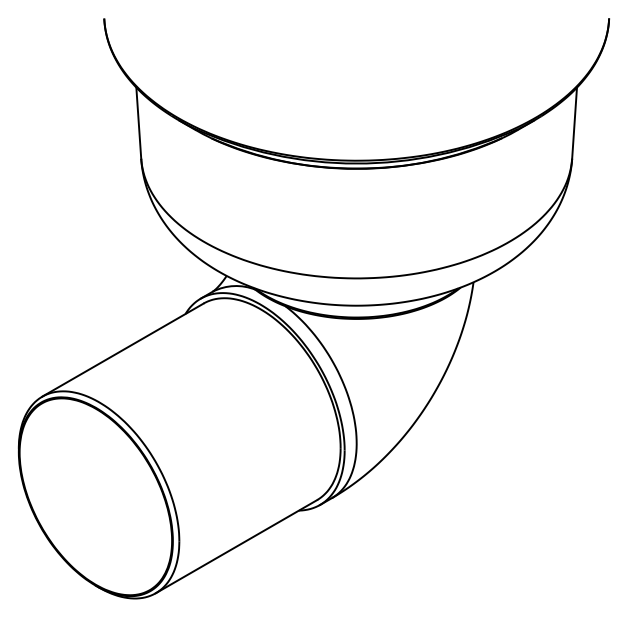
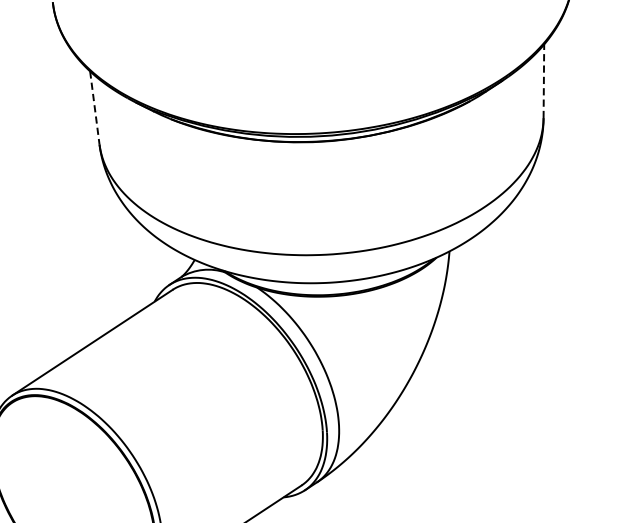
line: (138, 123) -> (94, 108), solid -> dashed
line: (574, 123) -> (543, 81), solid -> dashed

